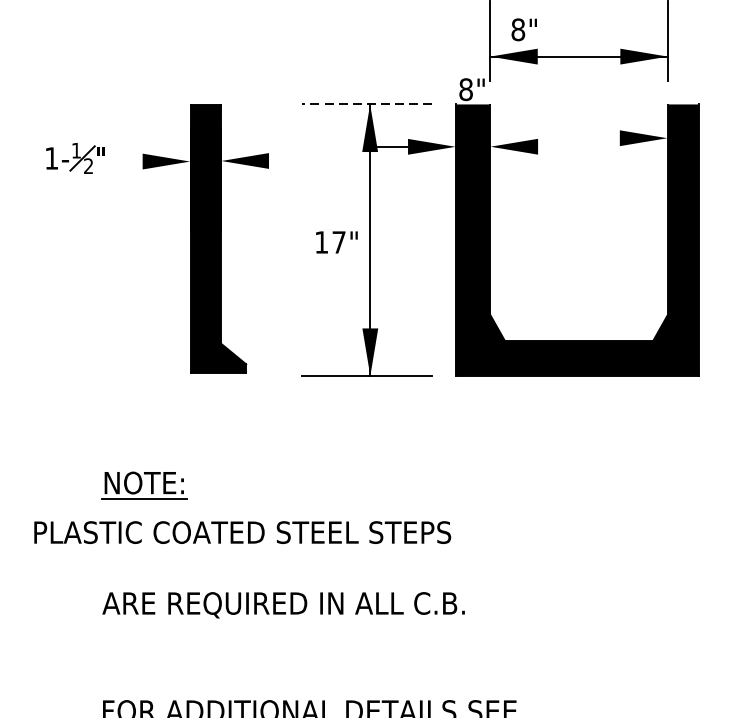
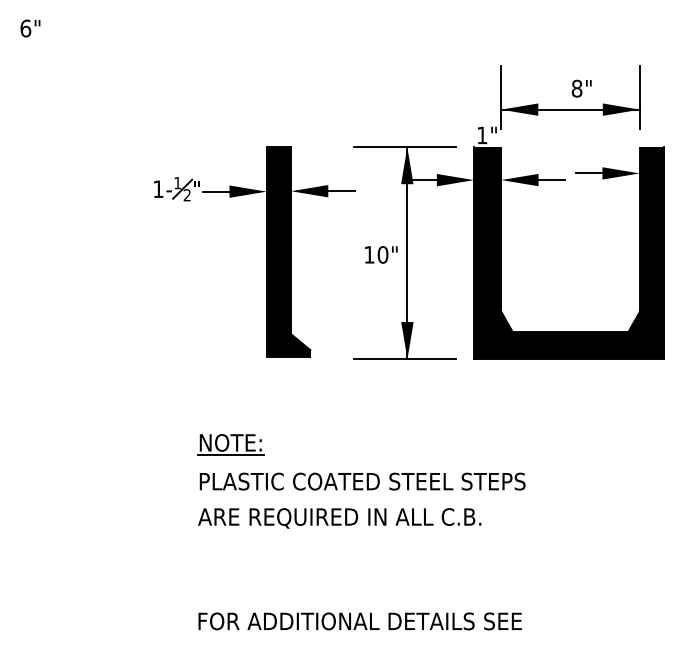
text: (523, 29) -> (581, 88), moved
text: (466, 89) -> (482, 135), 8" -> 1"
line: (366, 105) -> (404, 147), dashed -> solid
line: (603, 138) -> (589, 173), added
line: (554, 147) -> (551, 180), added
line: (125, 161) -> (216, 191), added
line: (285, 161) -> (341, 191), added
text: (338, 241) -> (382, 254), 17" -> 10"
text: (242, 532) -> (362, 481), moved
text: (283, 605) -> (339, 518), moved

